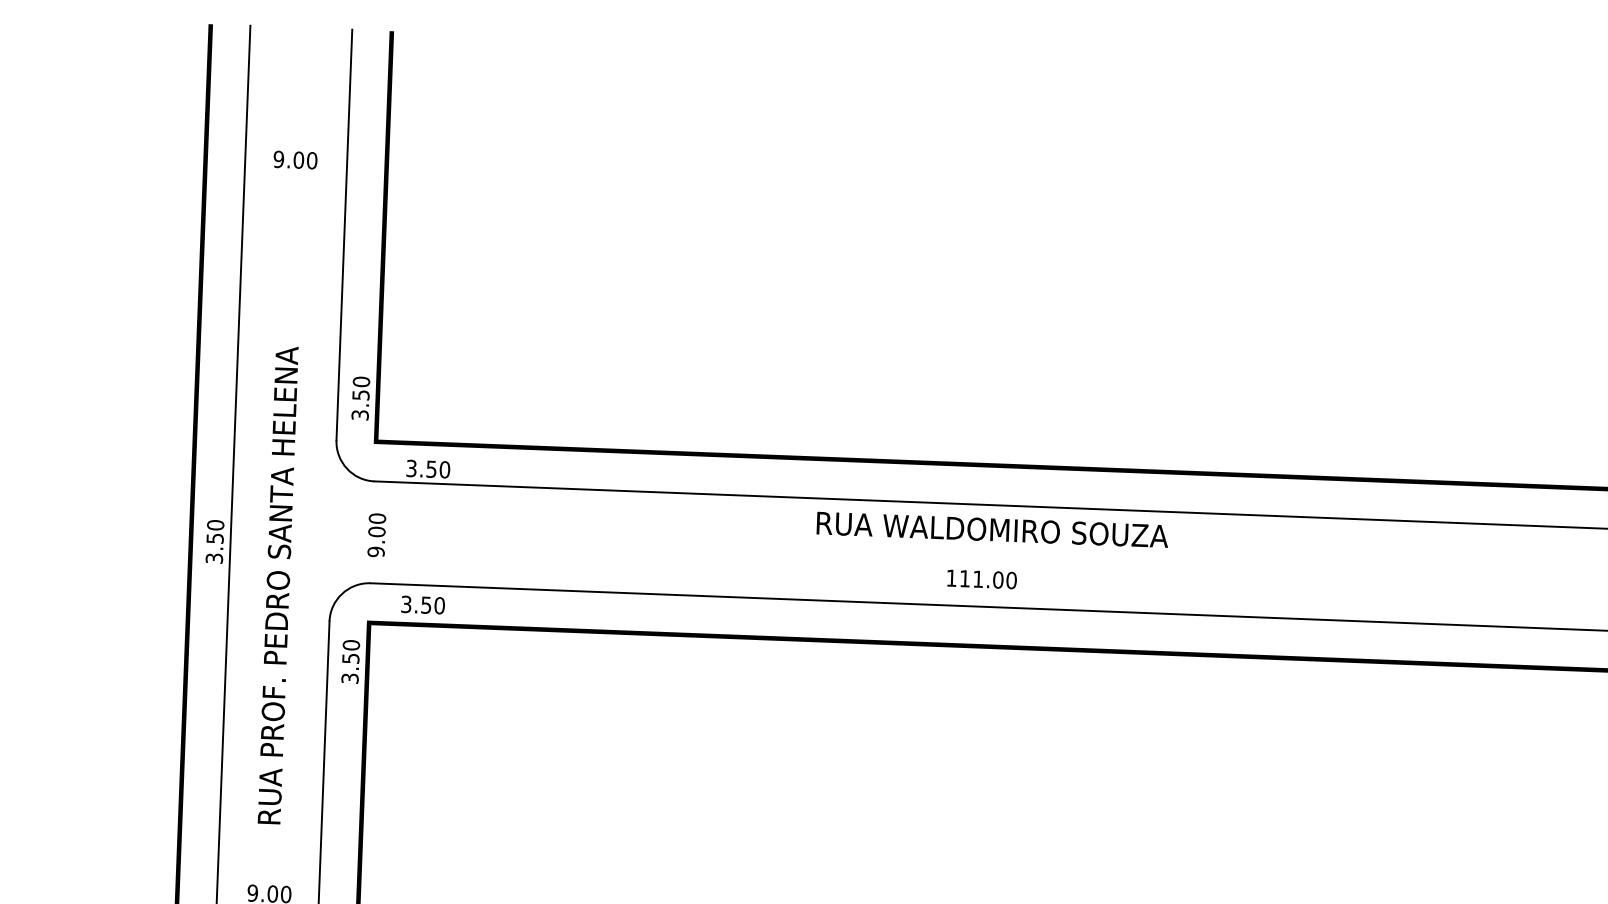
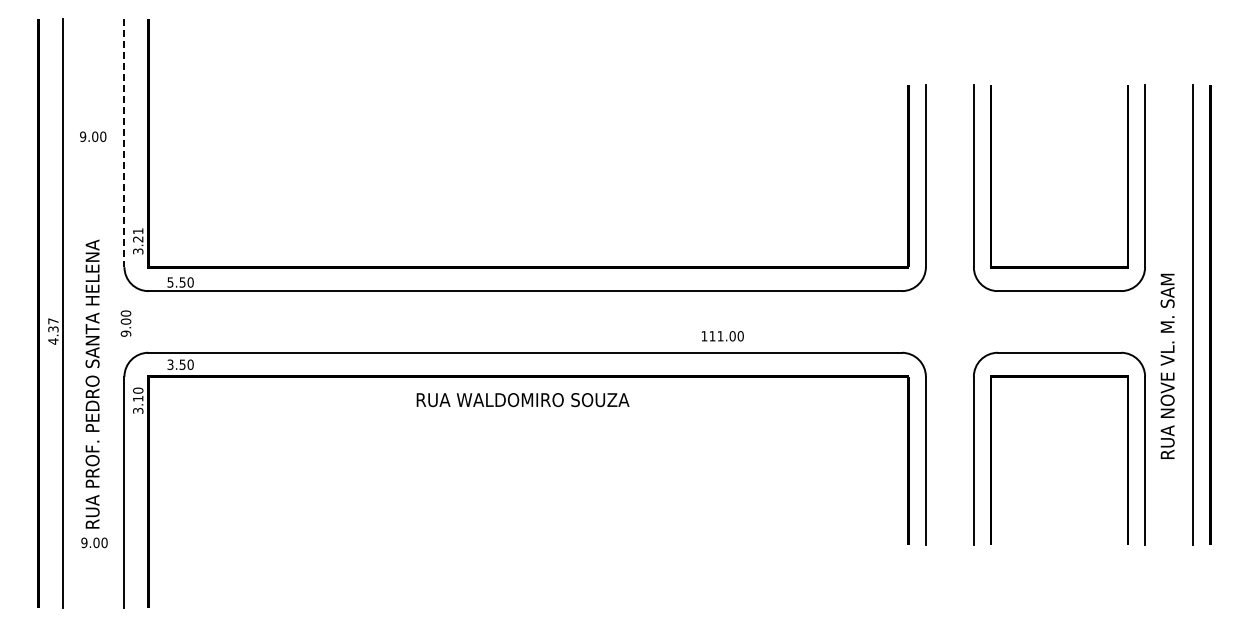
text: (296, 159) -> (93, 136), moved
line: (344, 235) -> (124, 143), solid -> dashed
text: (361, 388) -> (138, 235), 3.50 -> 3.21
text: (411, 466) -> (170, 281), 3.50 -> 5.50
text: (991, 530) -> (522, 400), moved
text: (375, 535) -> (125, 323), moved
text: (215, 542) -> (53, 331), 3.50 -> 4.37
text: (981, 579) -> (722, 336), moved
text: (278, 584) -> (92, 383), moved
text: (351, 658) -> (138, 398), 3.50 -> 3.10

